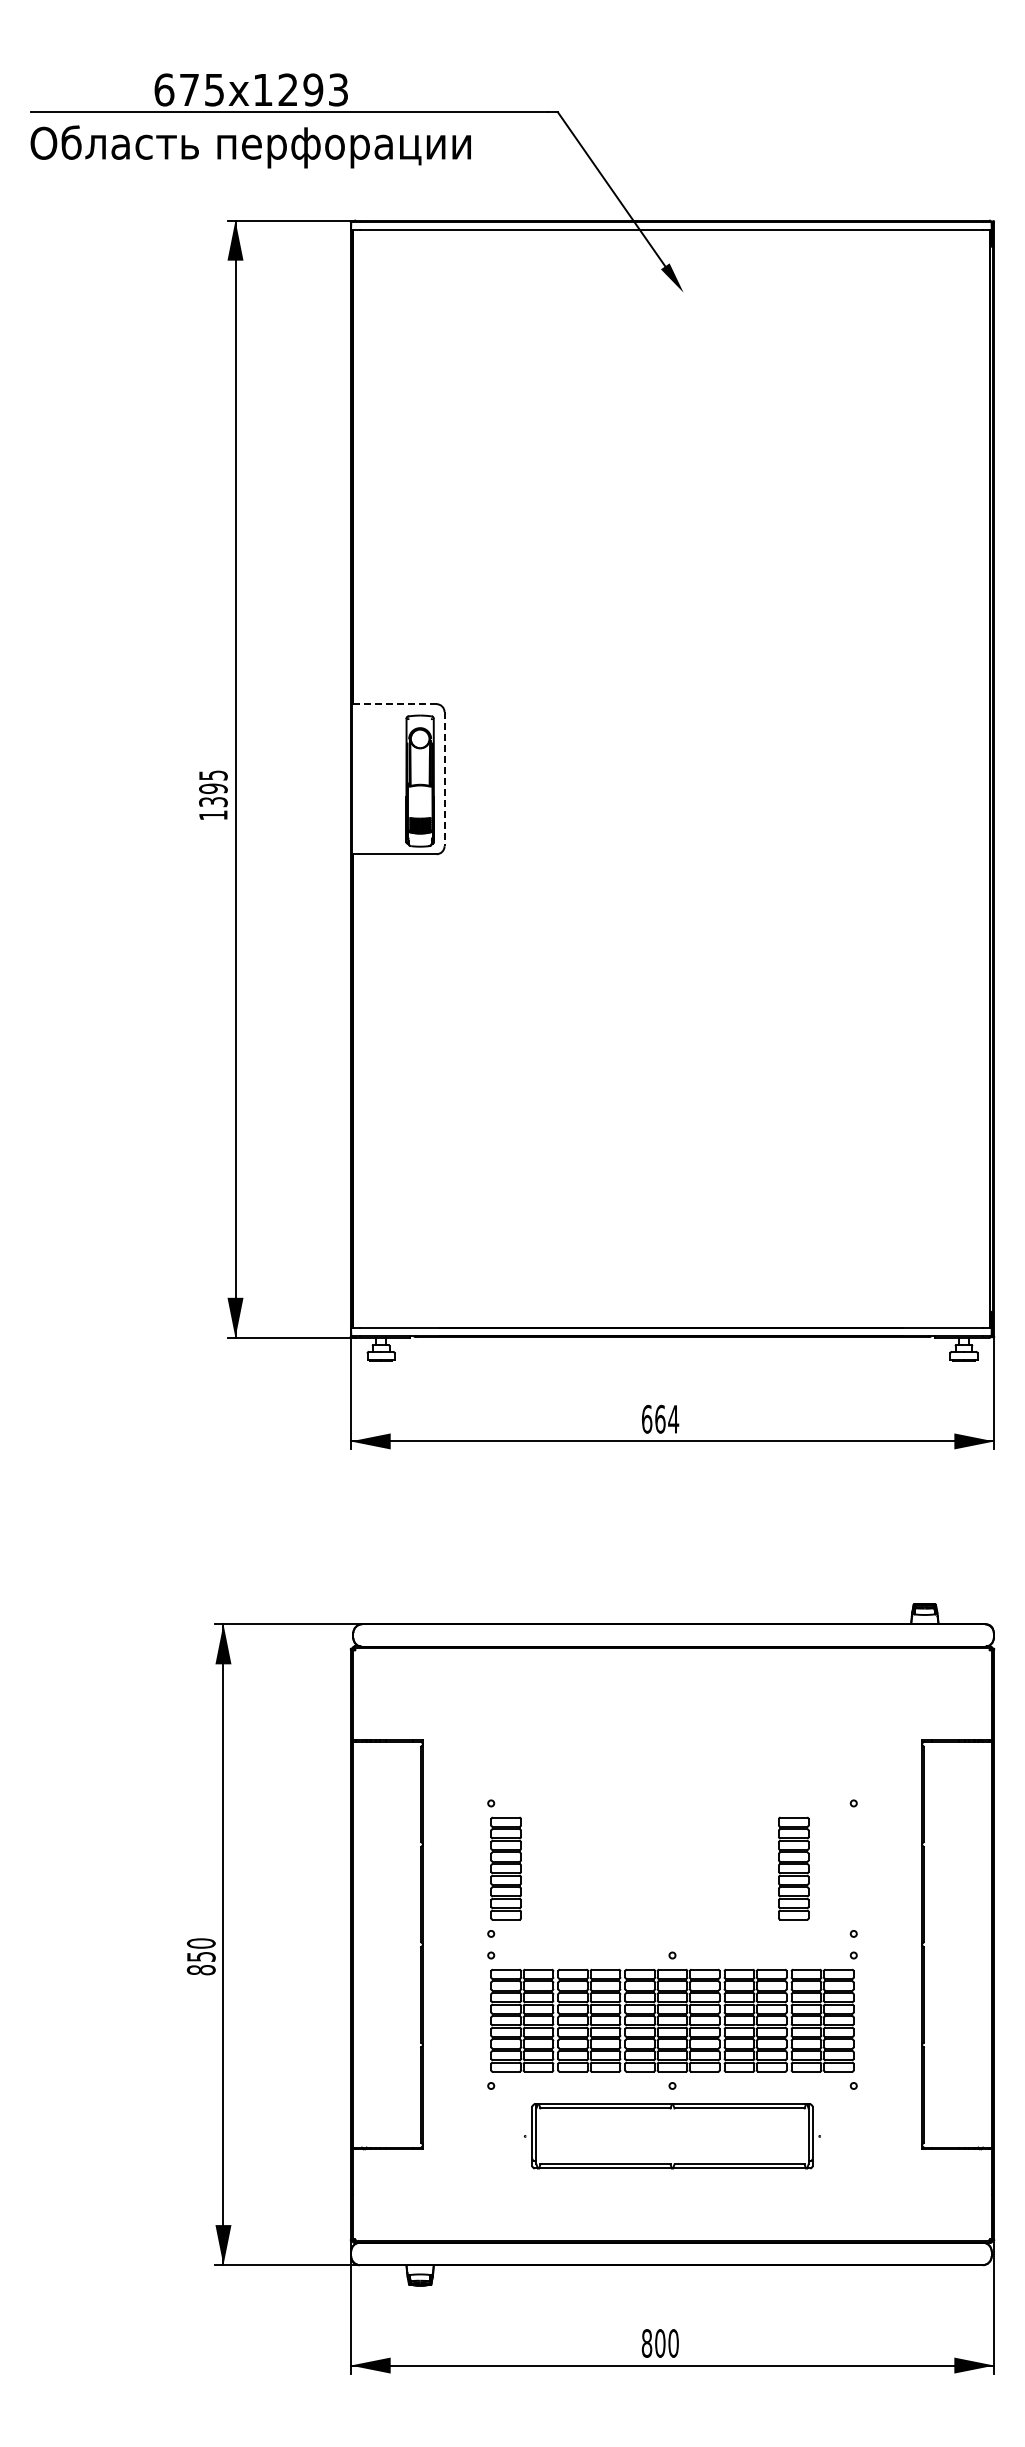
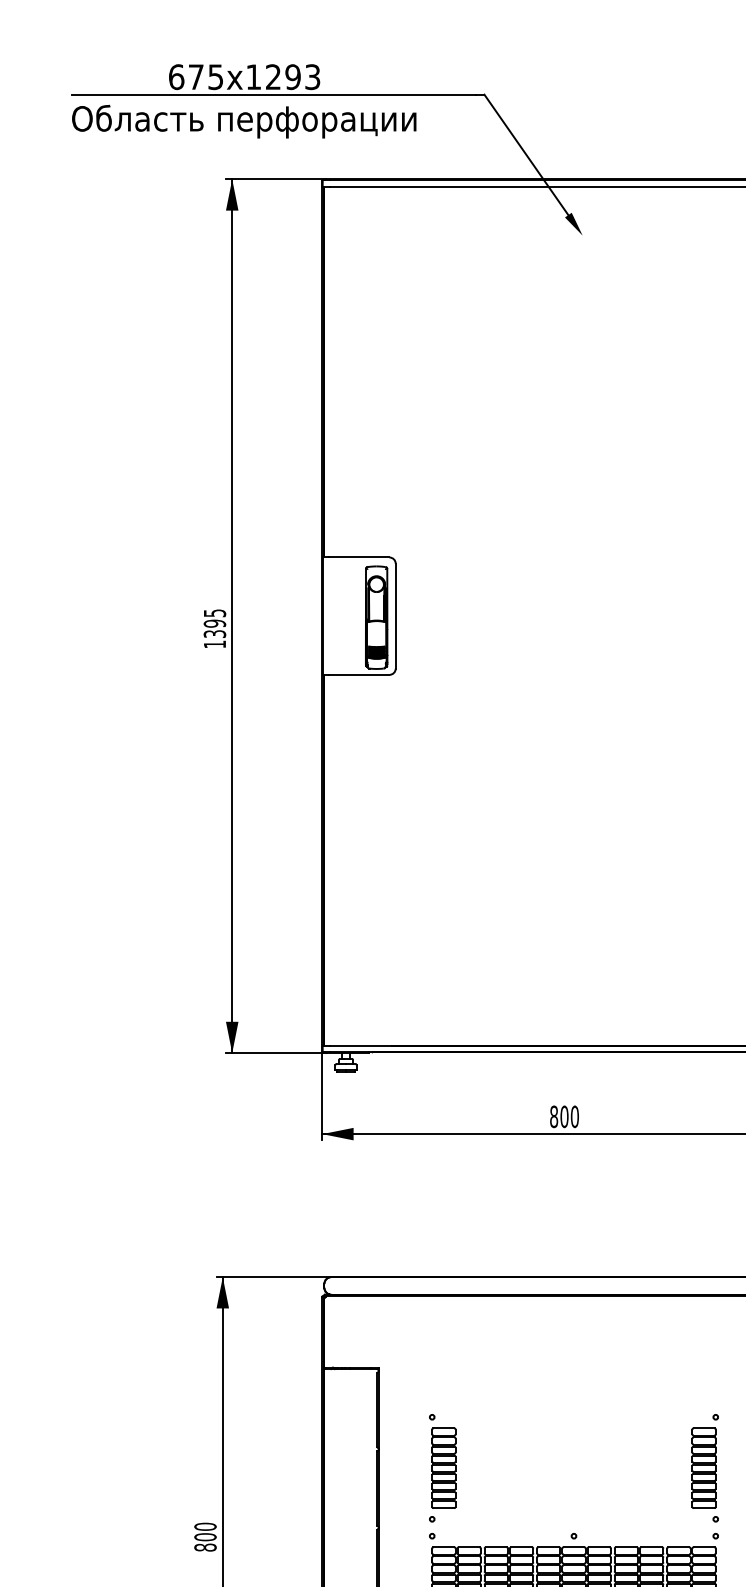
line: (397, 704) -> (358, 557), dashed -> solid
line: (444, 779) -> (395, 616), dashed -> solid
text: (660, 1418) -> (564, 1116), 664 -> 800
part: (793, 1868) -> (703, 1468), moved
text: (201, 1956) -> (205, 1536), 850 -> 800

